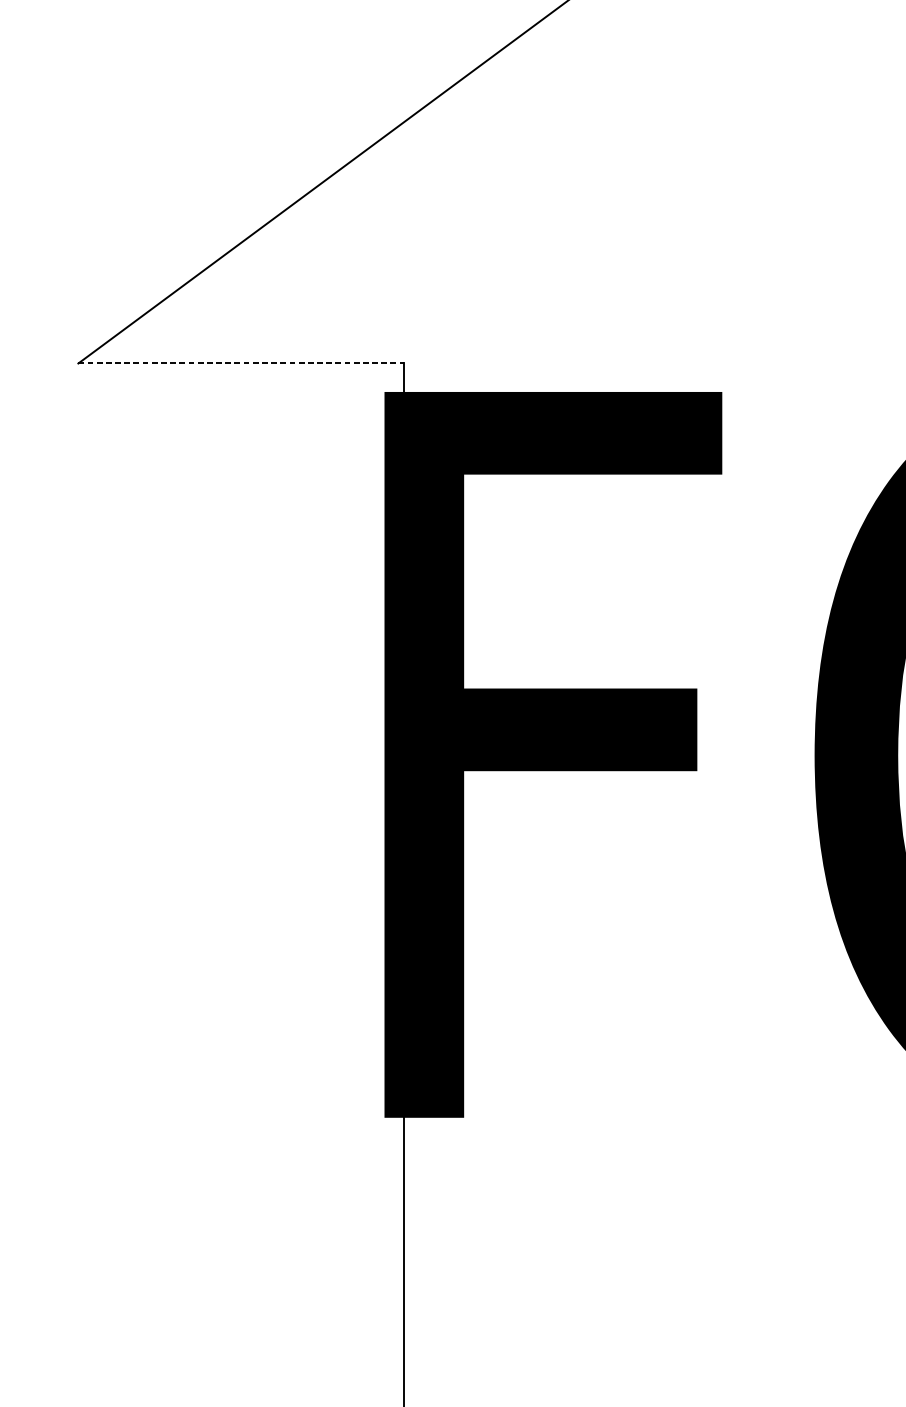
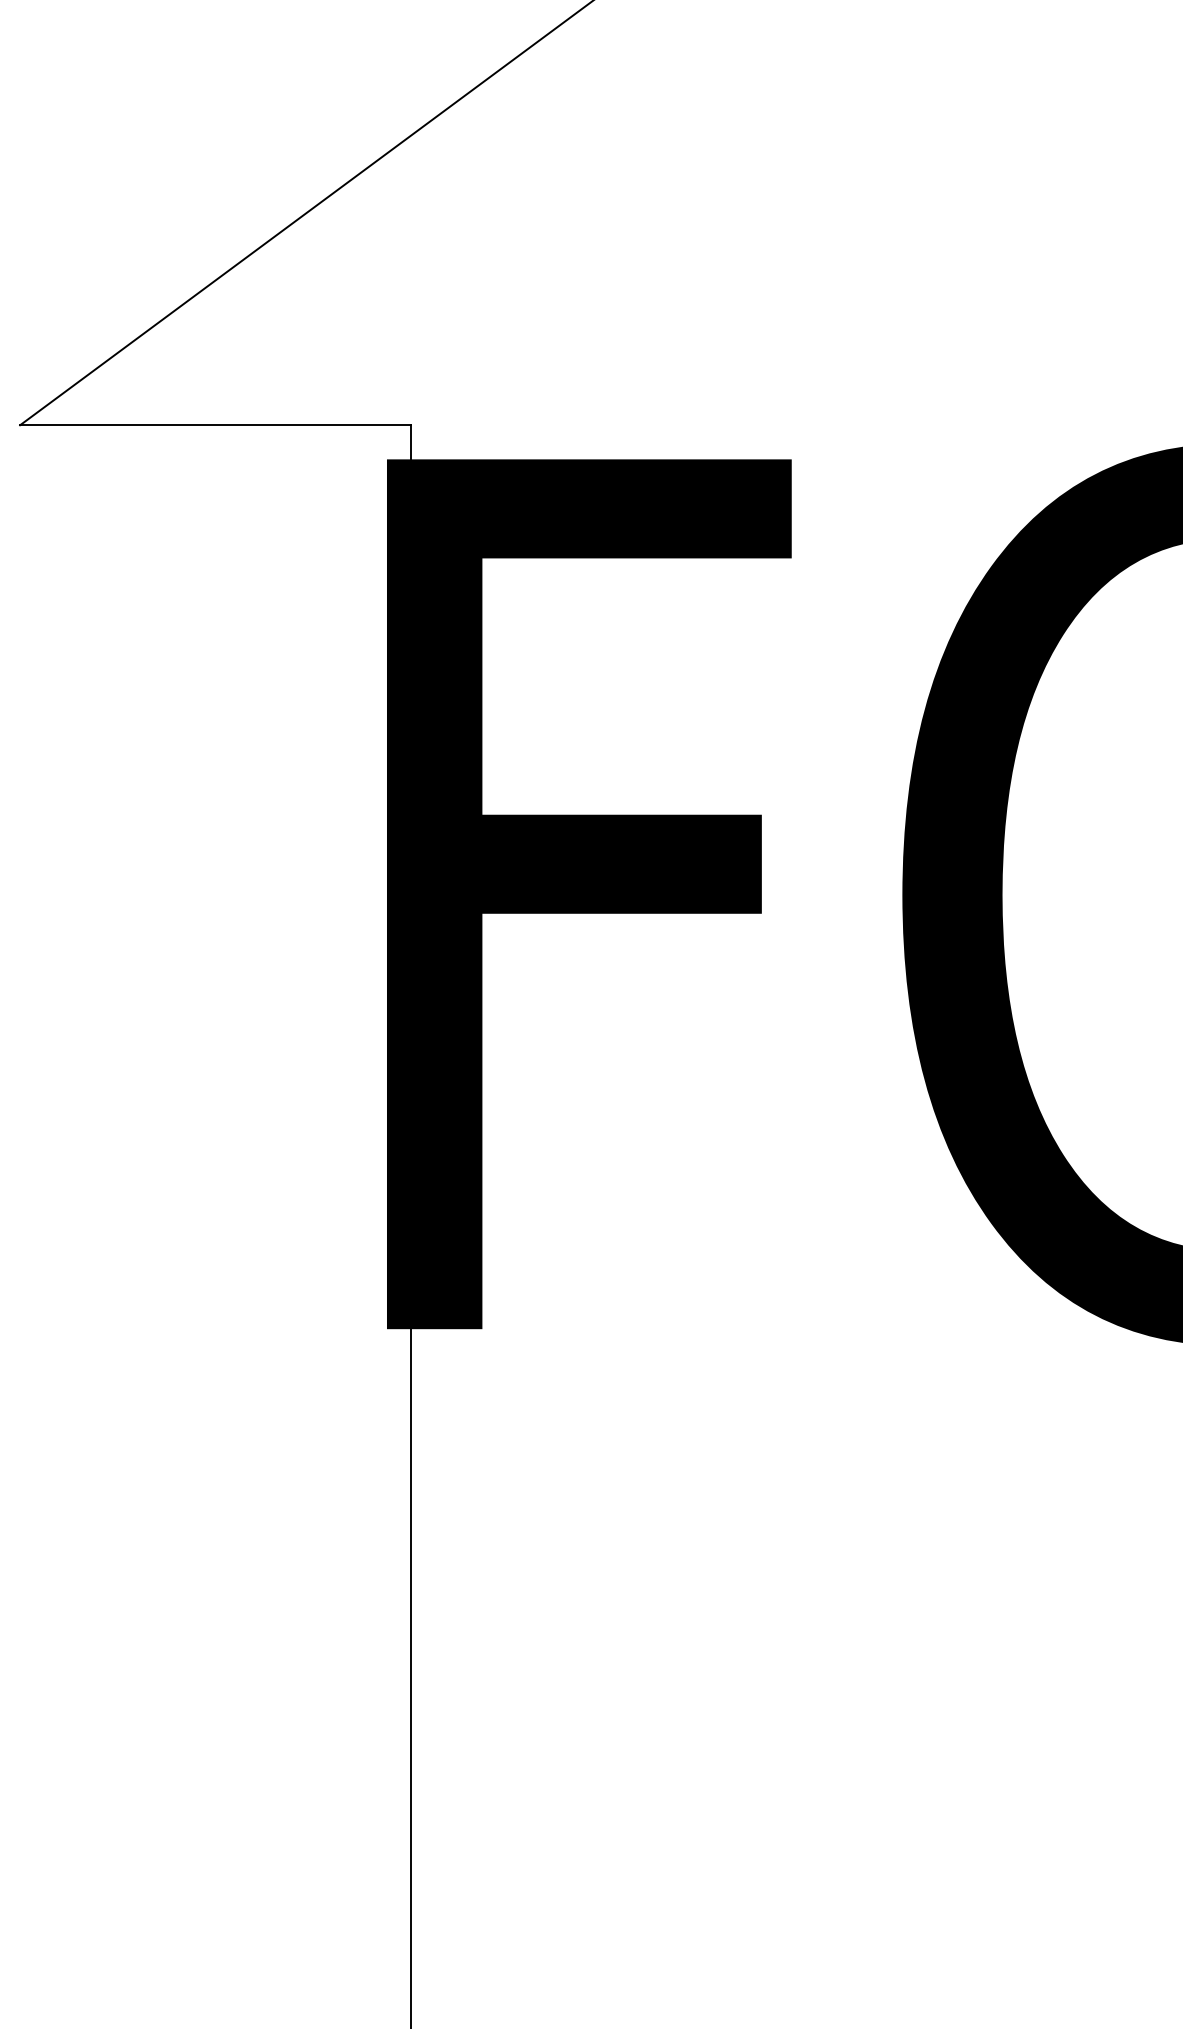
line: (241, 363) -> (215, 425), dashed -> solid

